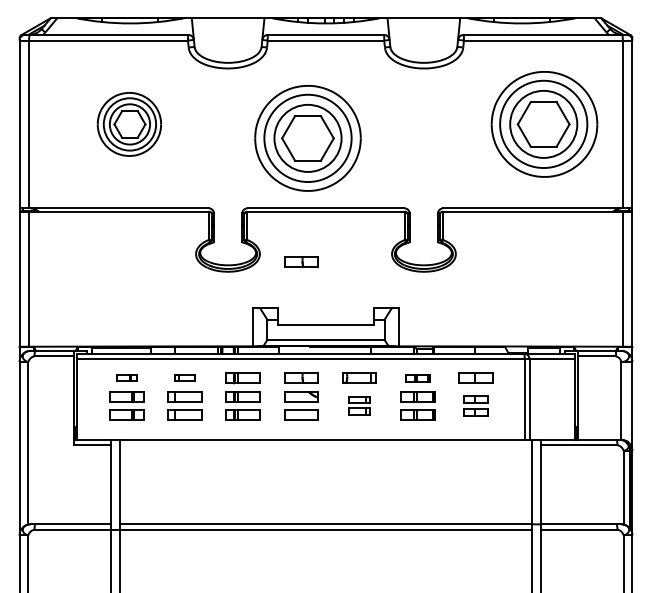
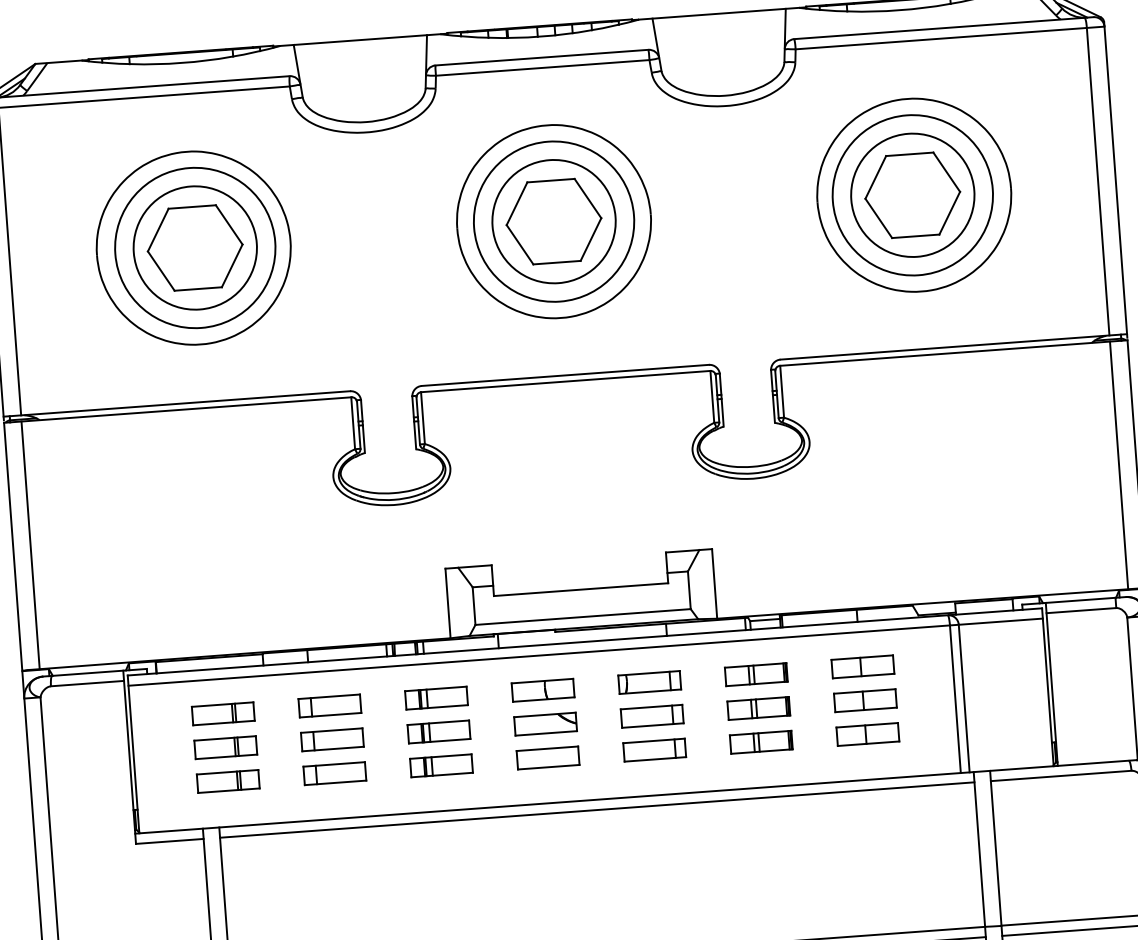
part: (129, 124) -> (193, 248), size x1.67
part: (544, 124) -> (914, 195), moved
part: (307, 138) -> (553, 221), moved
part: (301, 261) -> (527, 476), removed
part: (126, 377) -> (222, 712), size x1.67
part: (184, 377) -> (328, 704), size x1.67
part: (417, 377) -> (755, 673), size x1.43
part: (359, 405) -> (653, 732), size x1.67
part: (475, 405) -> (865, 716), size x1.43
line: (325, 445) -> (596, 810), added

